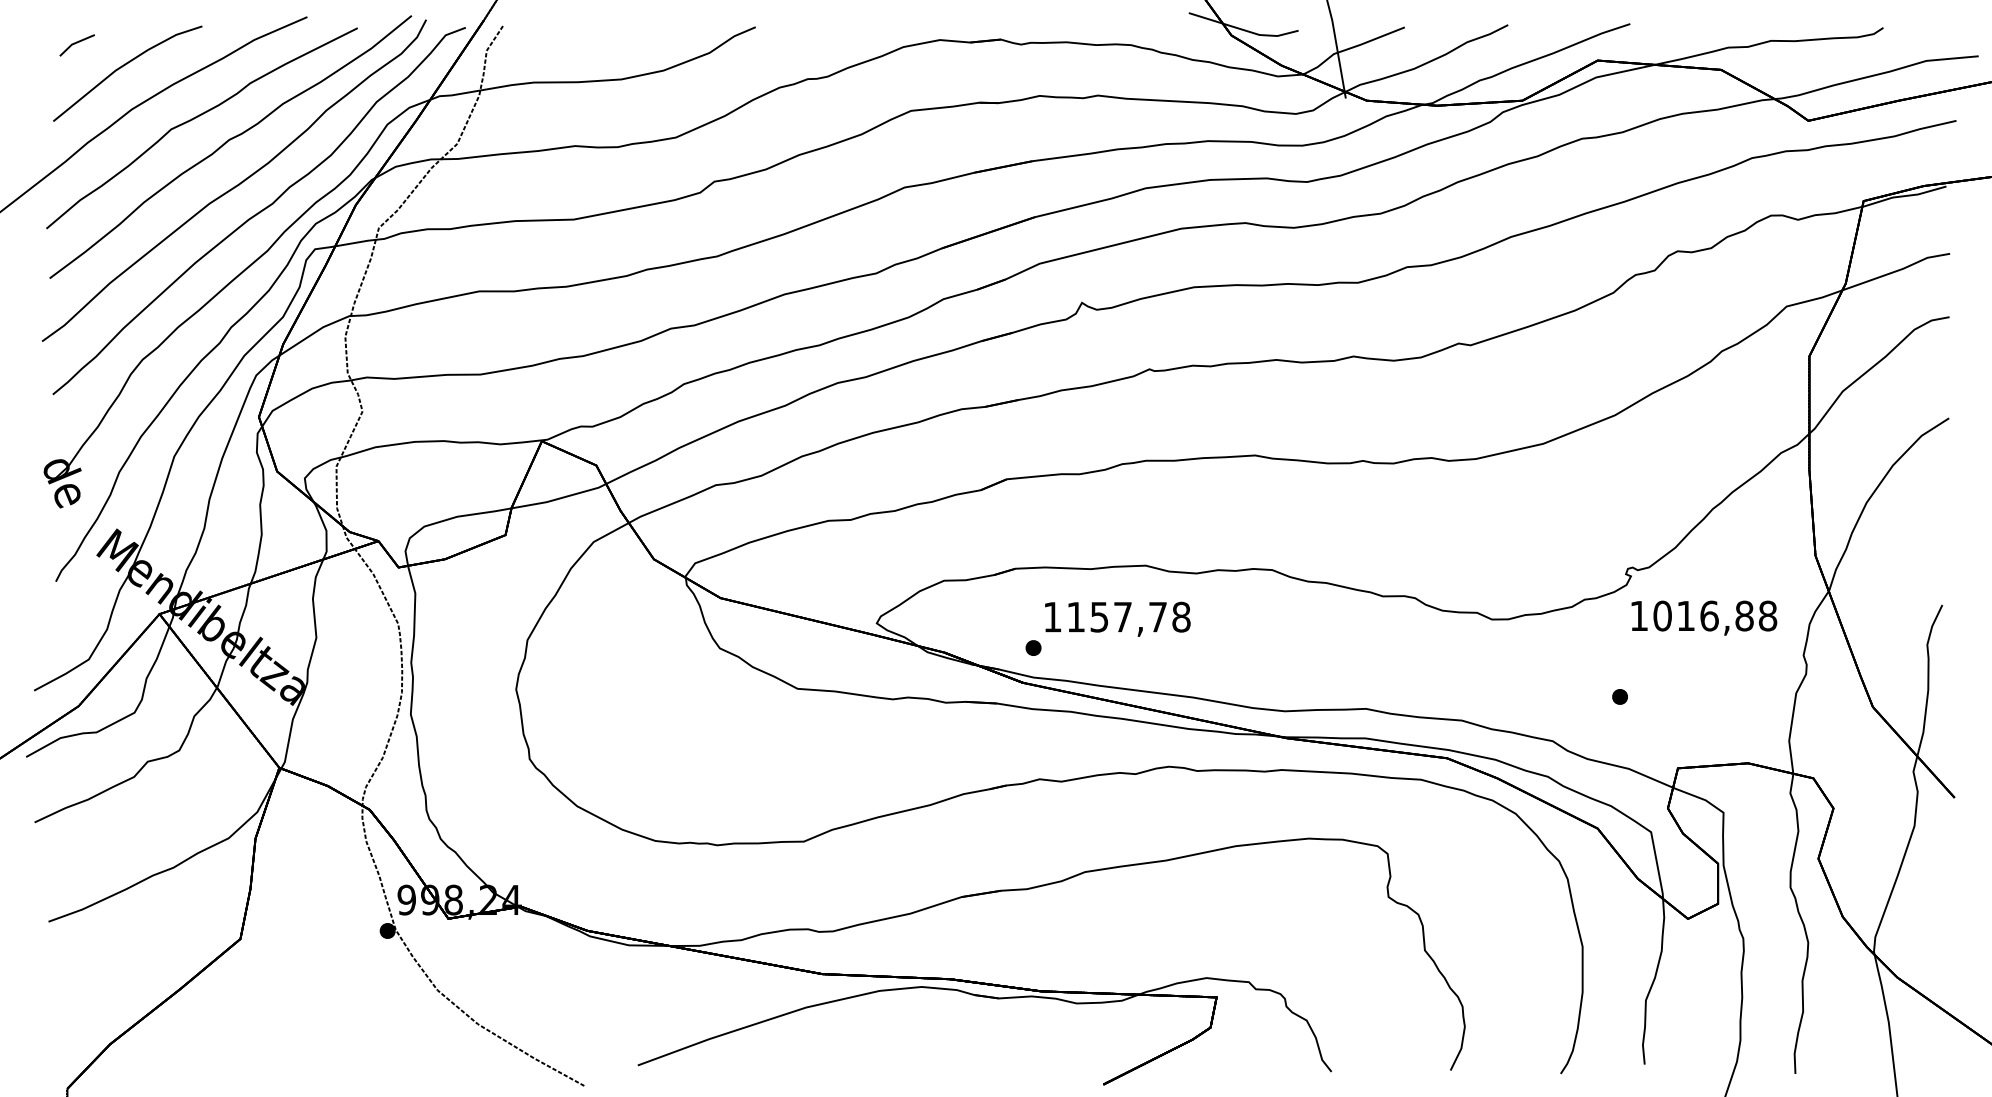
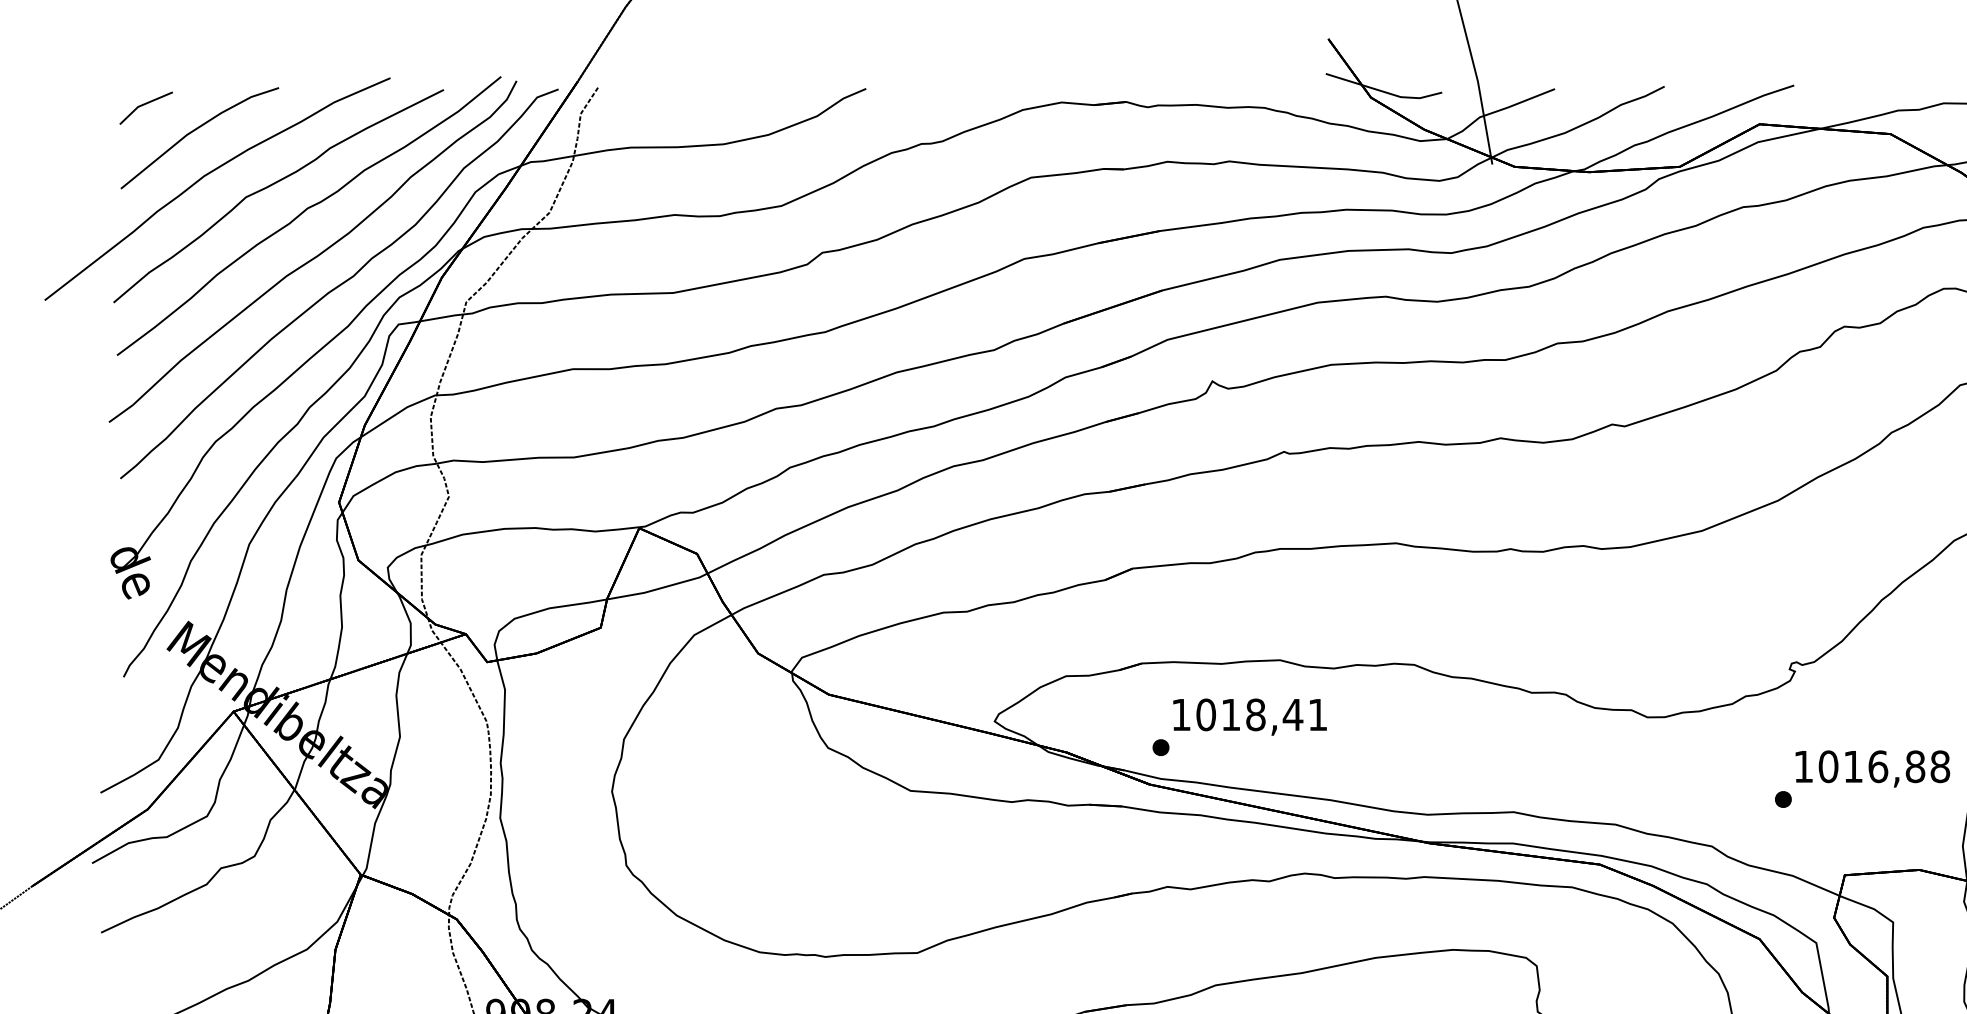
part: (77, 45) -> (146, 108), size x1.43
text: (1128, 616) -> (1261, 714), 1157,78 -> 1018,41
text: (1704, 617) -> (1872, 768), moved

